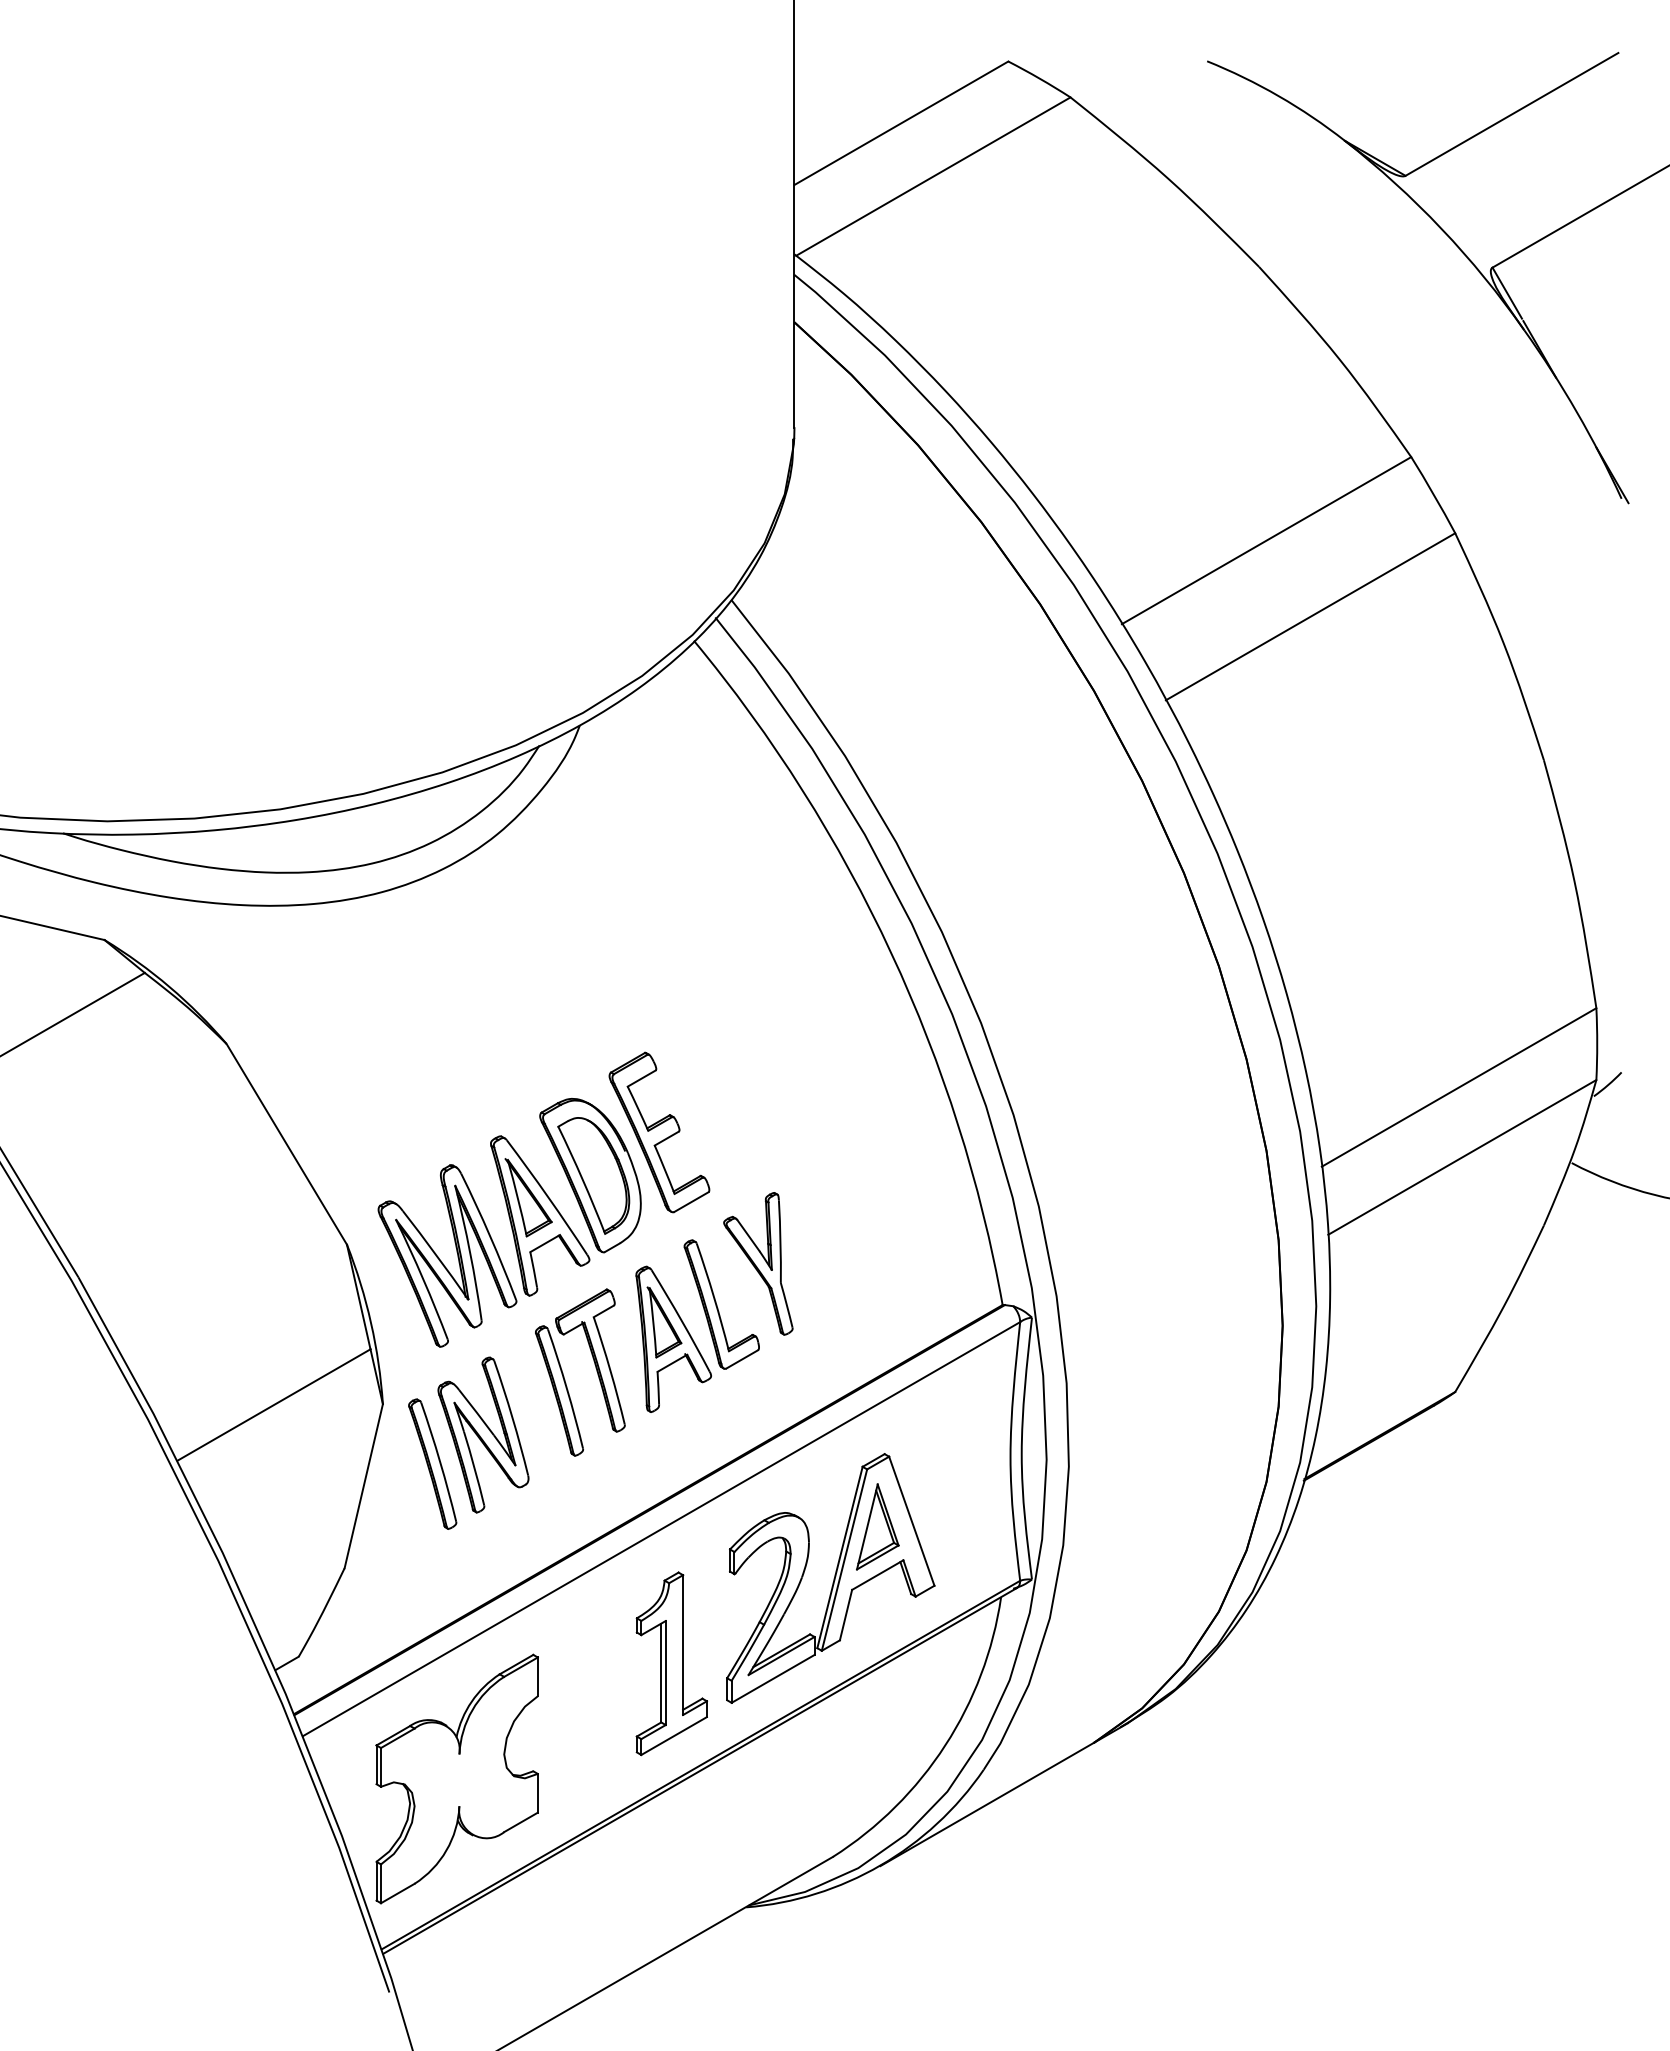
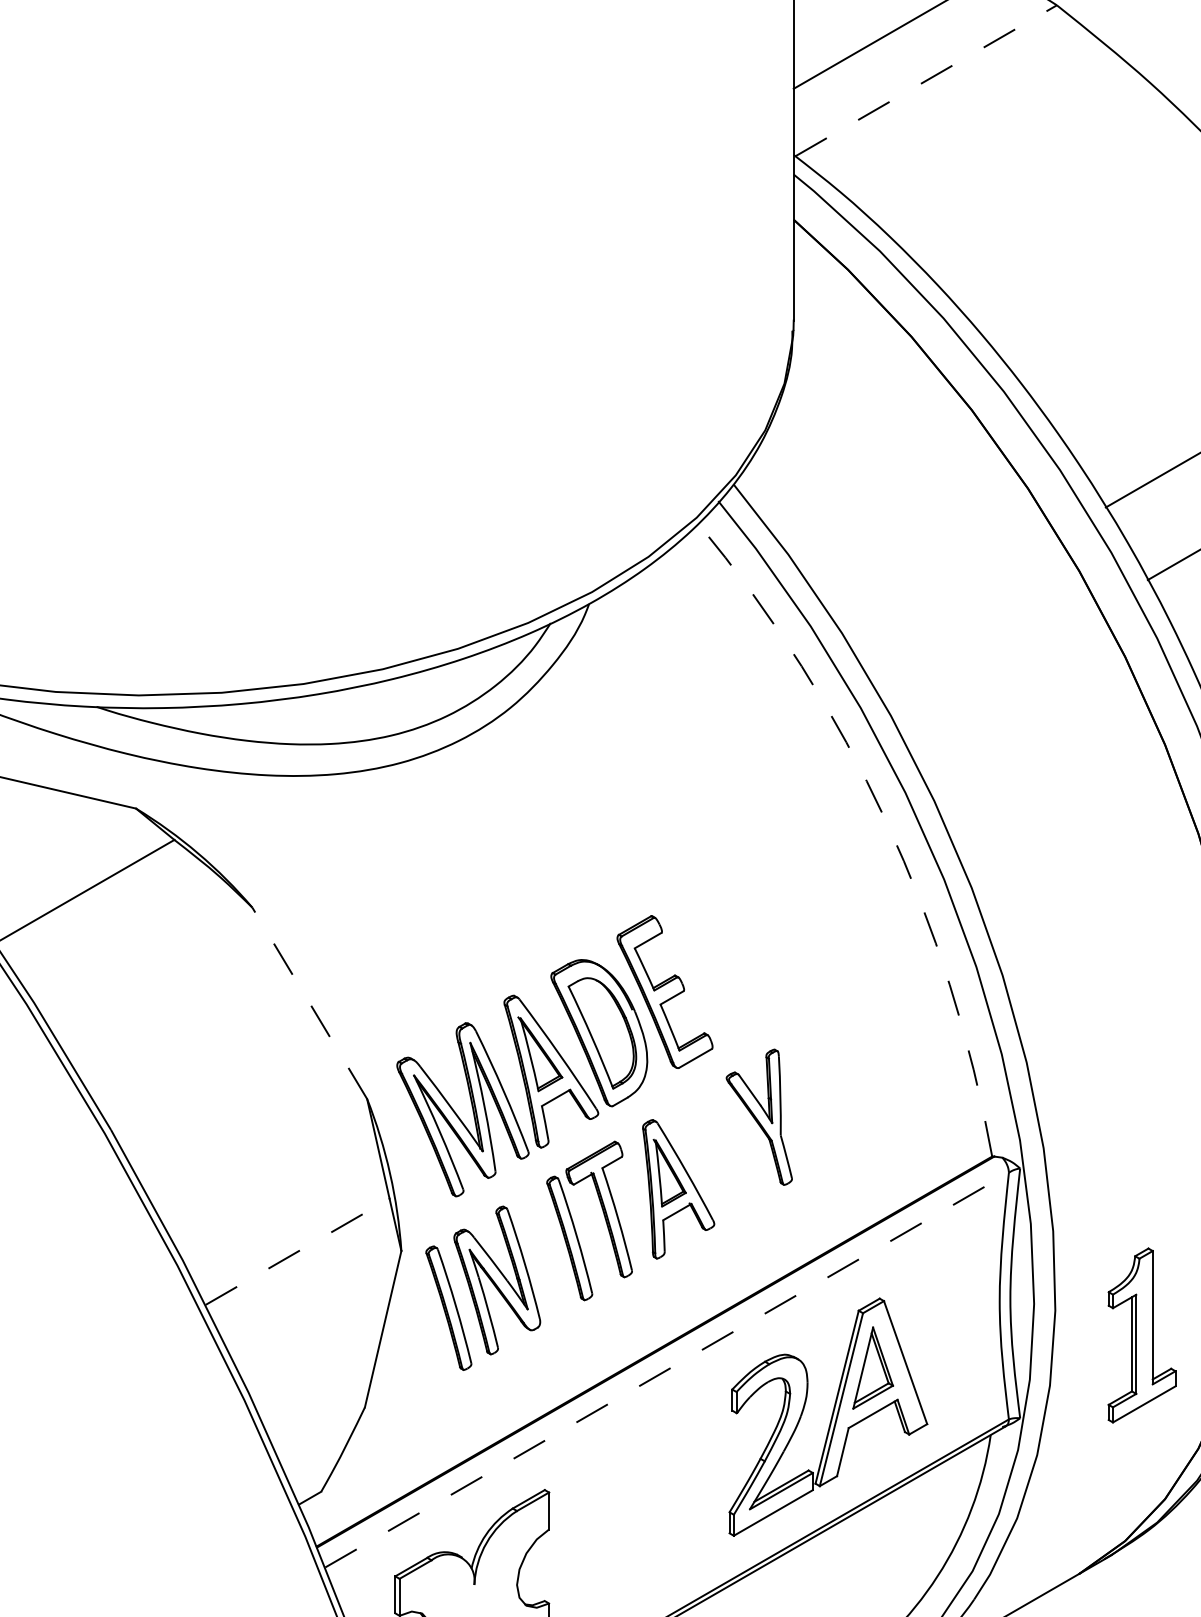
line: (933, 176) -> (926, 80), solid -> dashed
arc: (891, 952) -> (886, 820), solid -> dashed
line: (286, 1143) -> (309, 1002), solid -> dashed
part: (721, 1304) -> (724, 1156), removed
line: (274, 1404) -> (298, 1251), solid -> dashed
line: (661, 1529) -> (666, 1370), solid -> dashed
part: (671, 1663) -> (1141, 1335), moved

